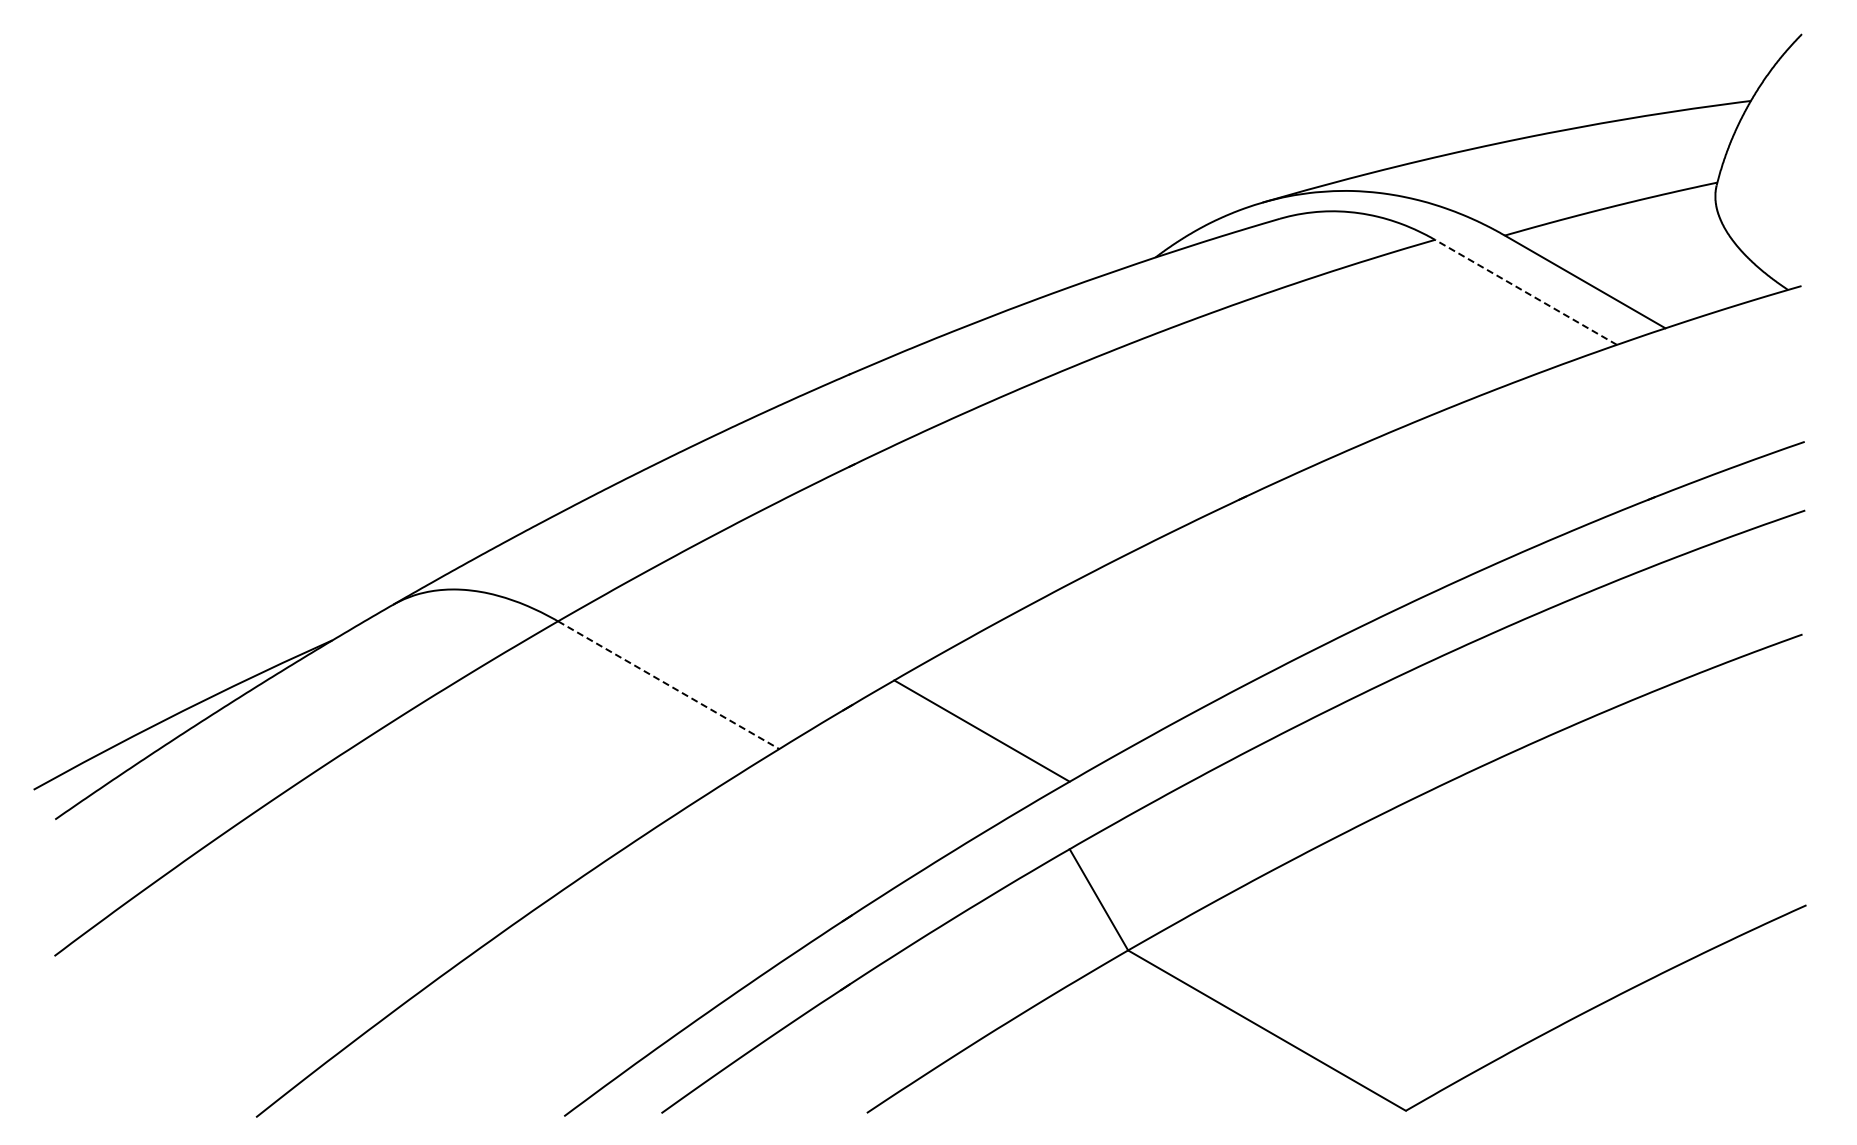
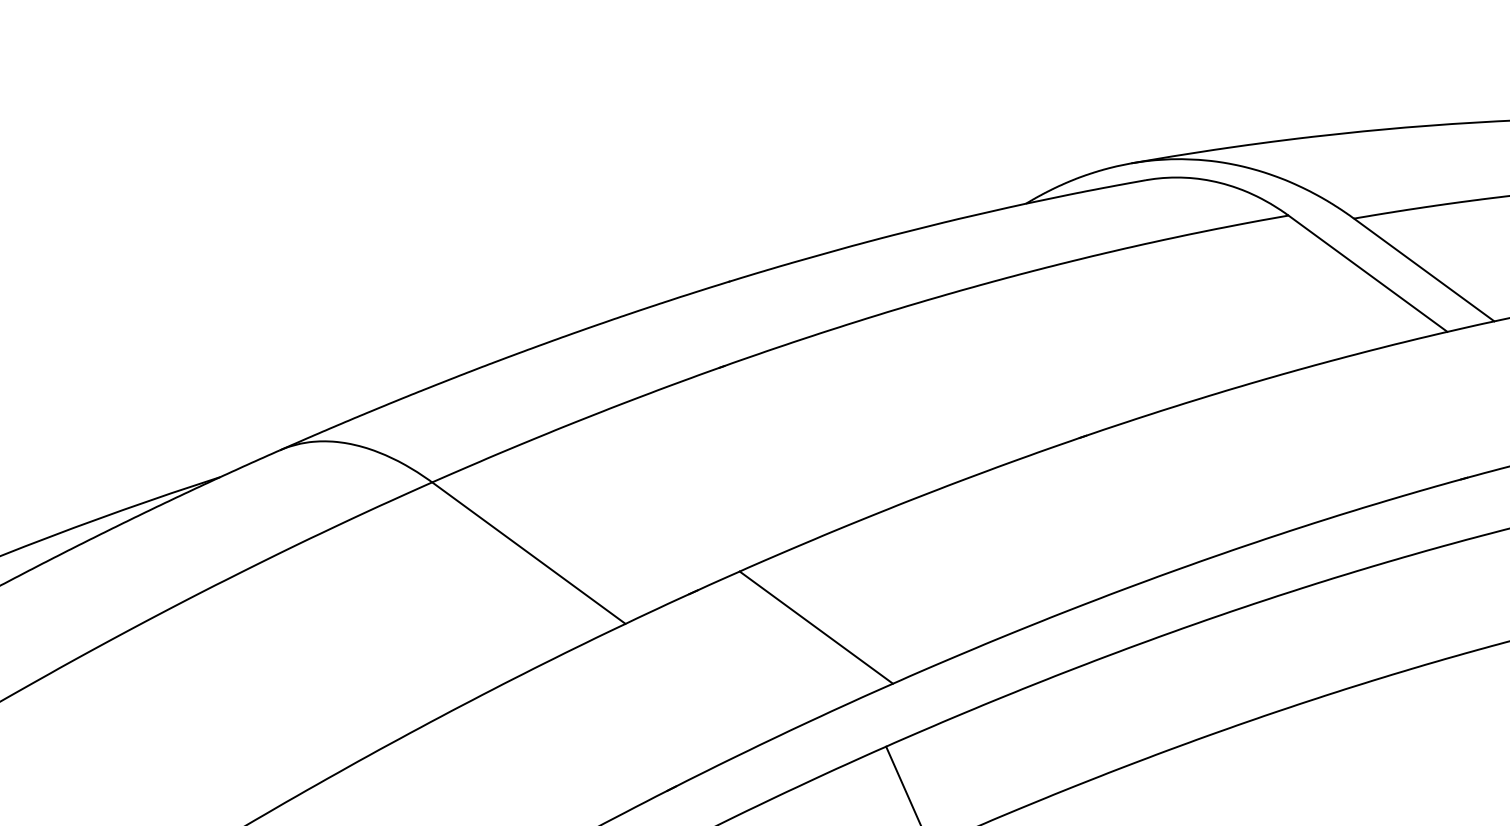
line: (1526, 292) -> (1368, 273), dashed -> solid
line: (668, 685) -> (528, 553), dashed -> solid

